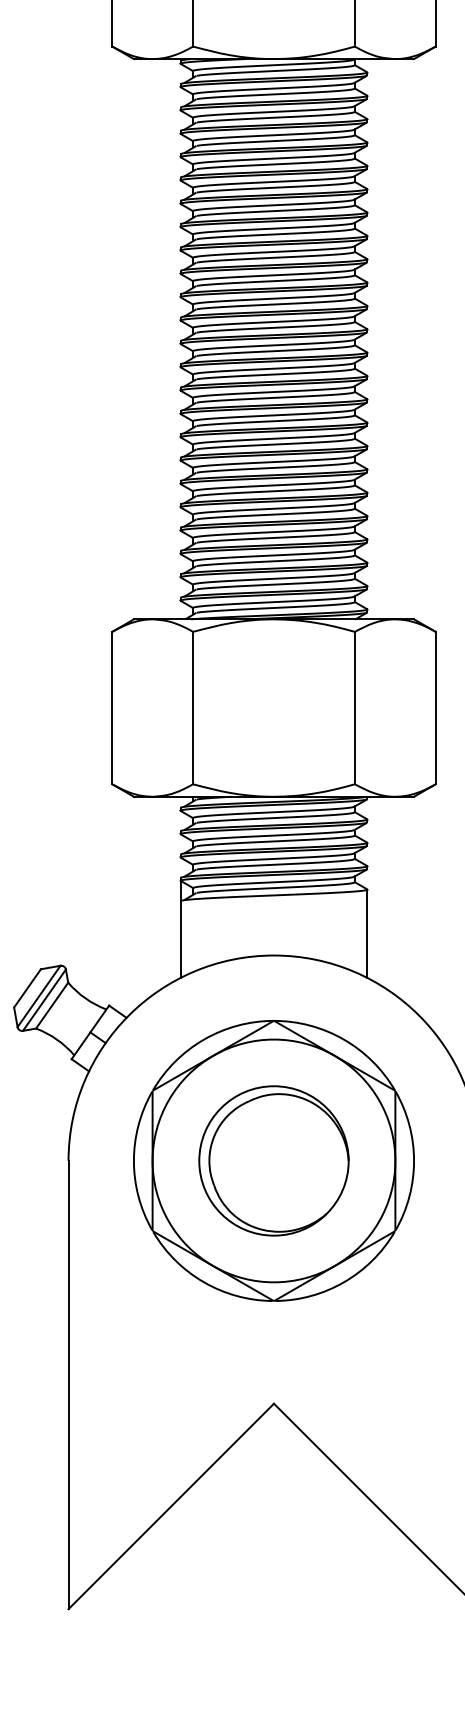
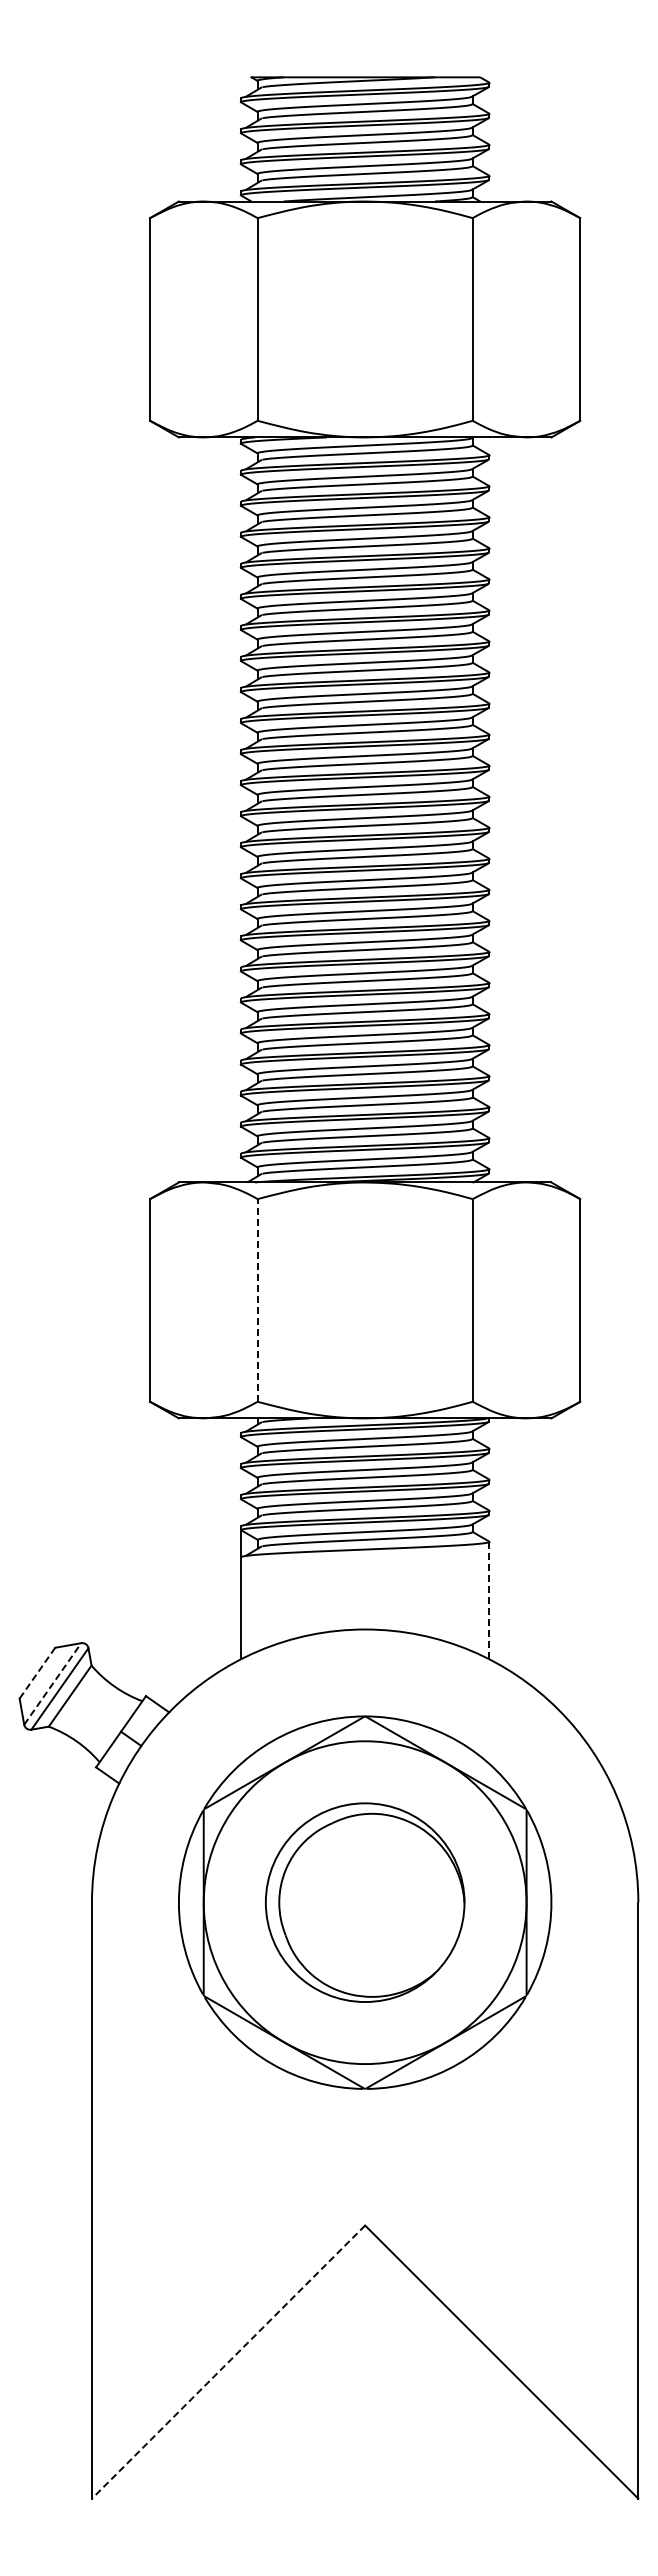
line: (193, 707) -> (257, 1299), solid -> dashed
line: (367, 933) -> (489, 1600), solid -> dashed
line: (27, 988) -> (37, 1673), solid -> dashed
line: (38, 996) -> (52, 1683), solid -> dashed
line: (171, 1506) -> (228, 2362), solid -> dashed

